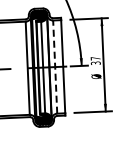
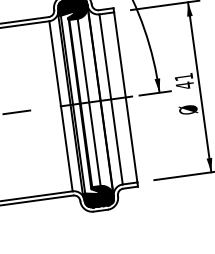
text: (95, 60) -> (183, 80), 37 -> 41
line: (55, 67) -> (111, 100), dashed -> solid

